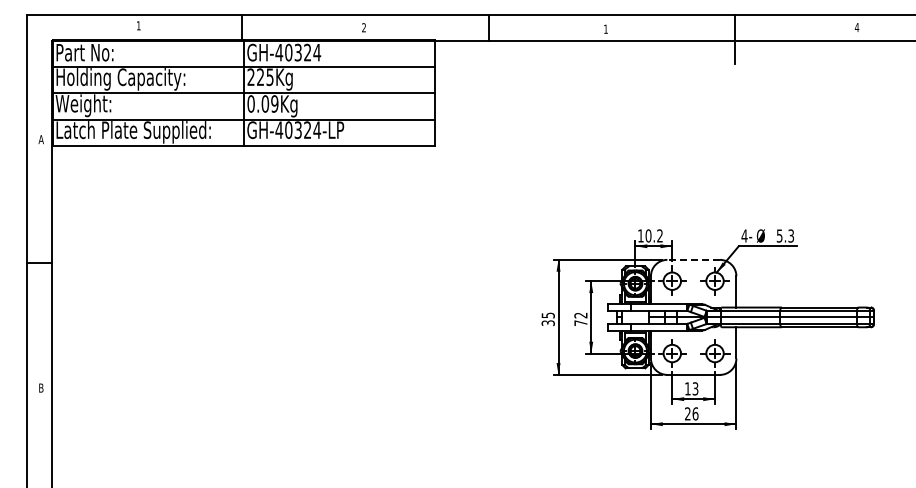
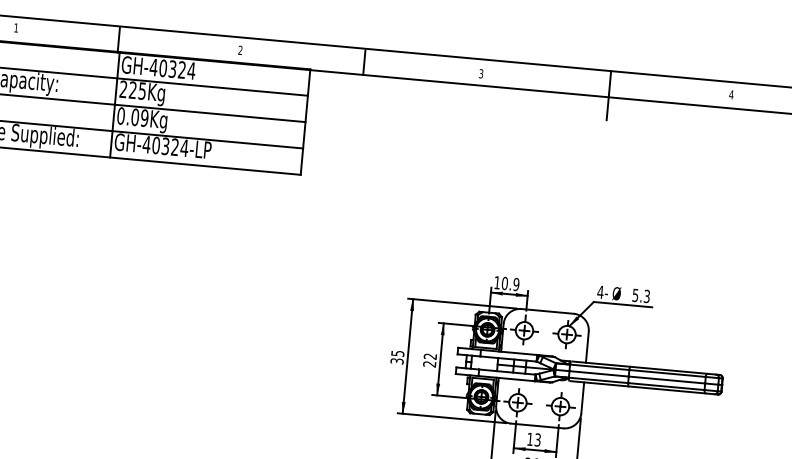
text: (605, 28) -> (480, 72), 1 -> 3
text: (659, 235) -> (515, 284), 10.2 -> 10.9
line: (693, 259) -> (547, 311), dashed -> solid
text: (580, 323) -> (429, 364), 72 -> 22

